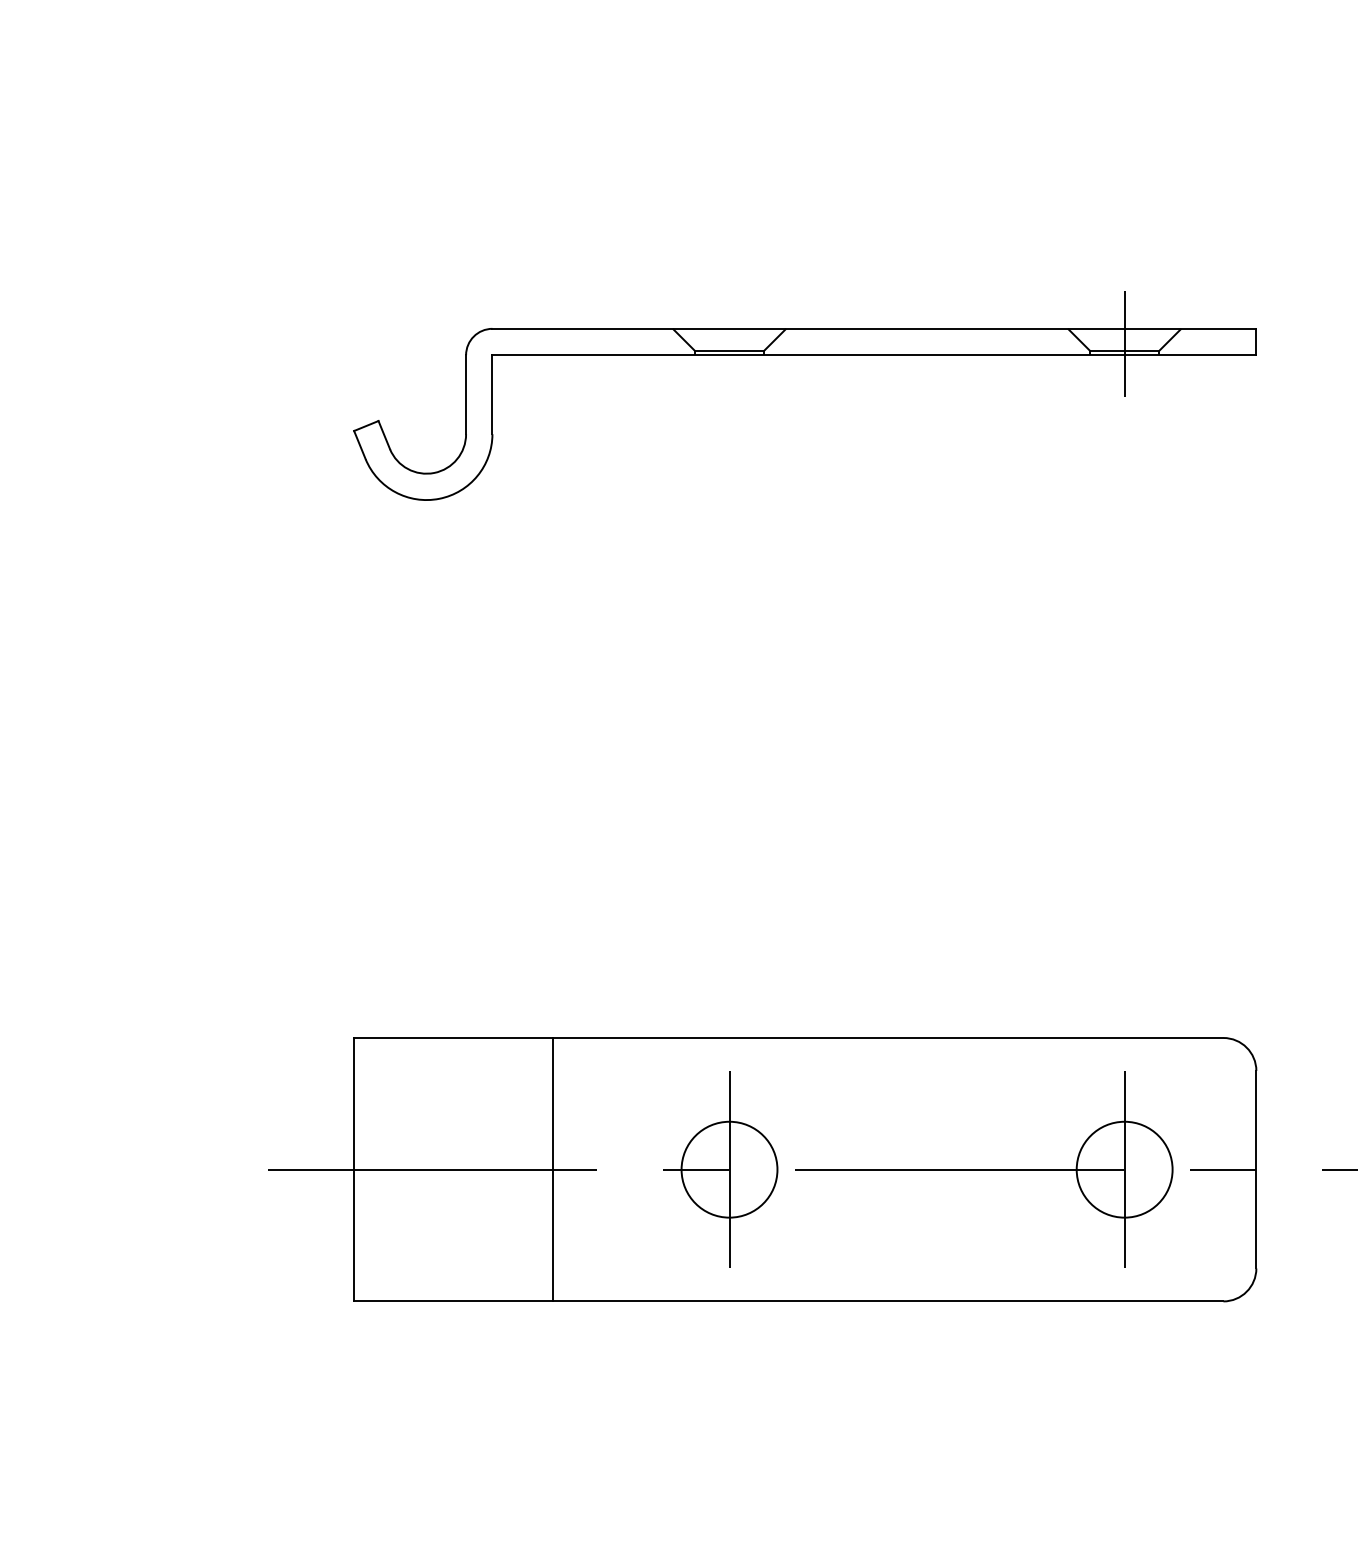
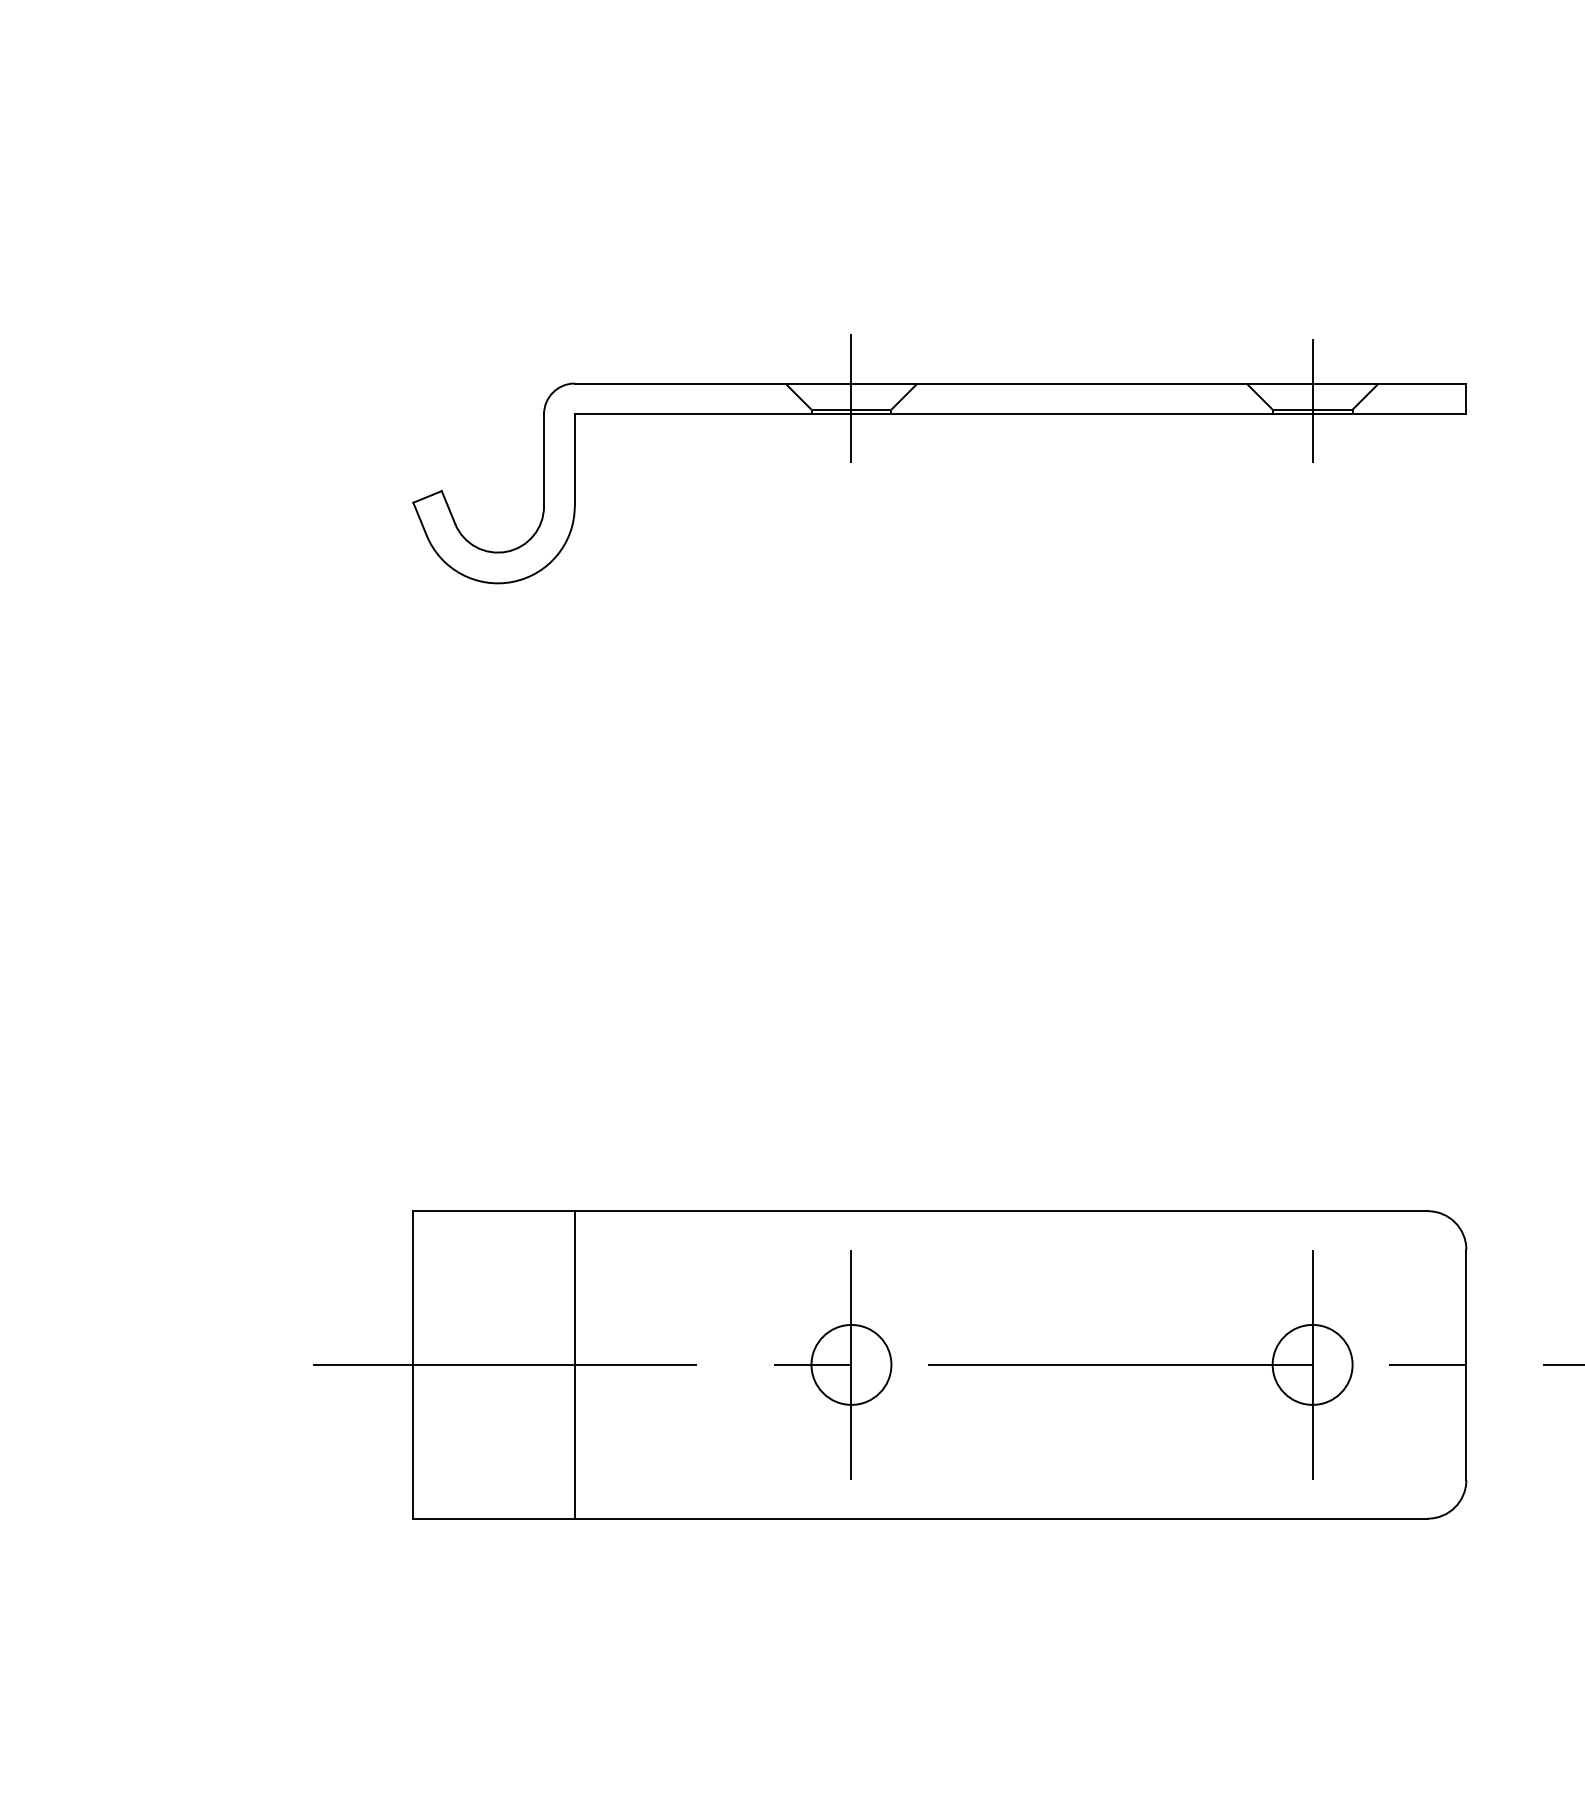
line: (729, 341) -> (851, 398), added
line: (553, 1169) -> (574, 1364), moved
circle: (729, 1169) -> (851, 1364), size x0.71
circle: (1124, 1169) -> (1312, 1364), size x0.71

